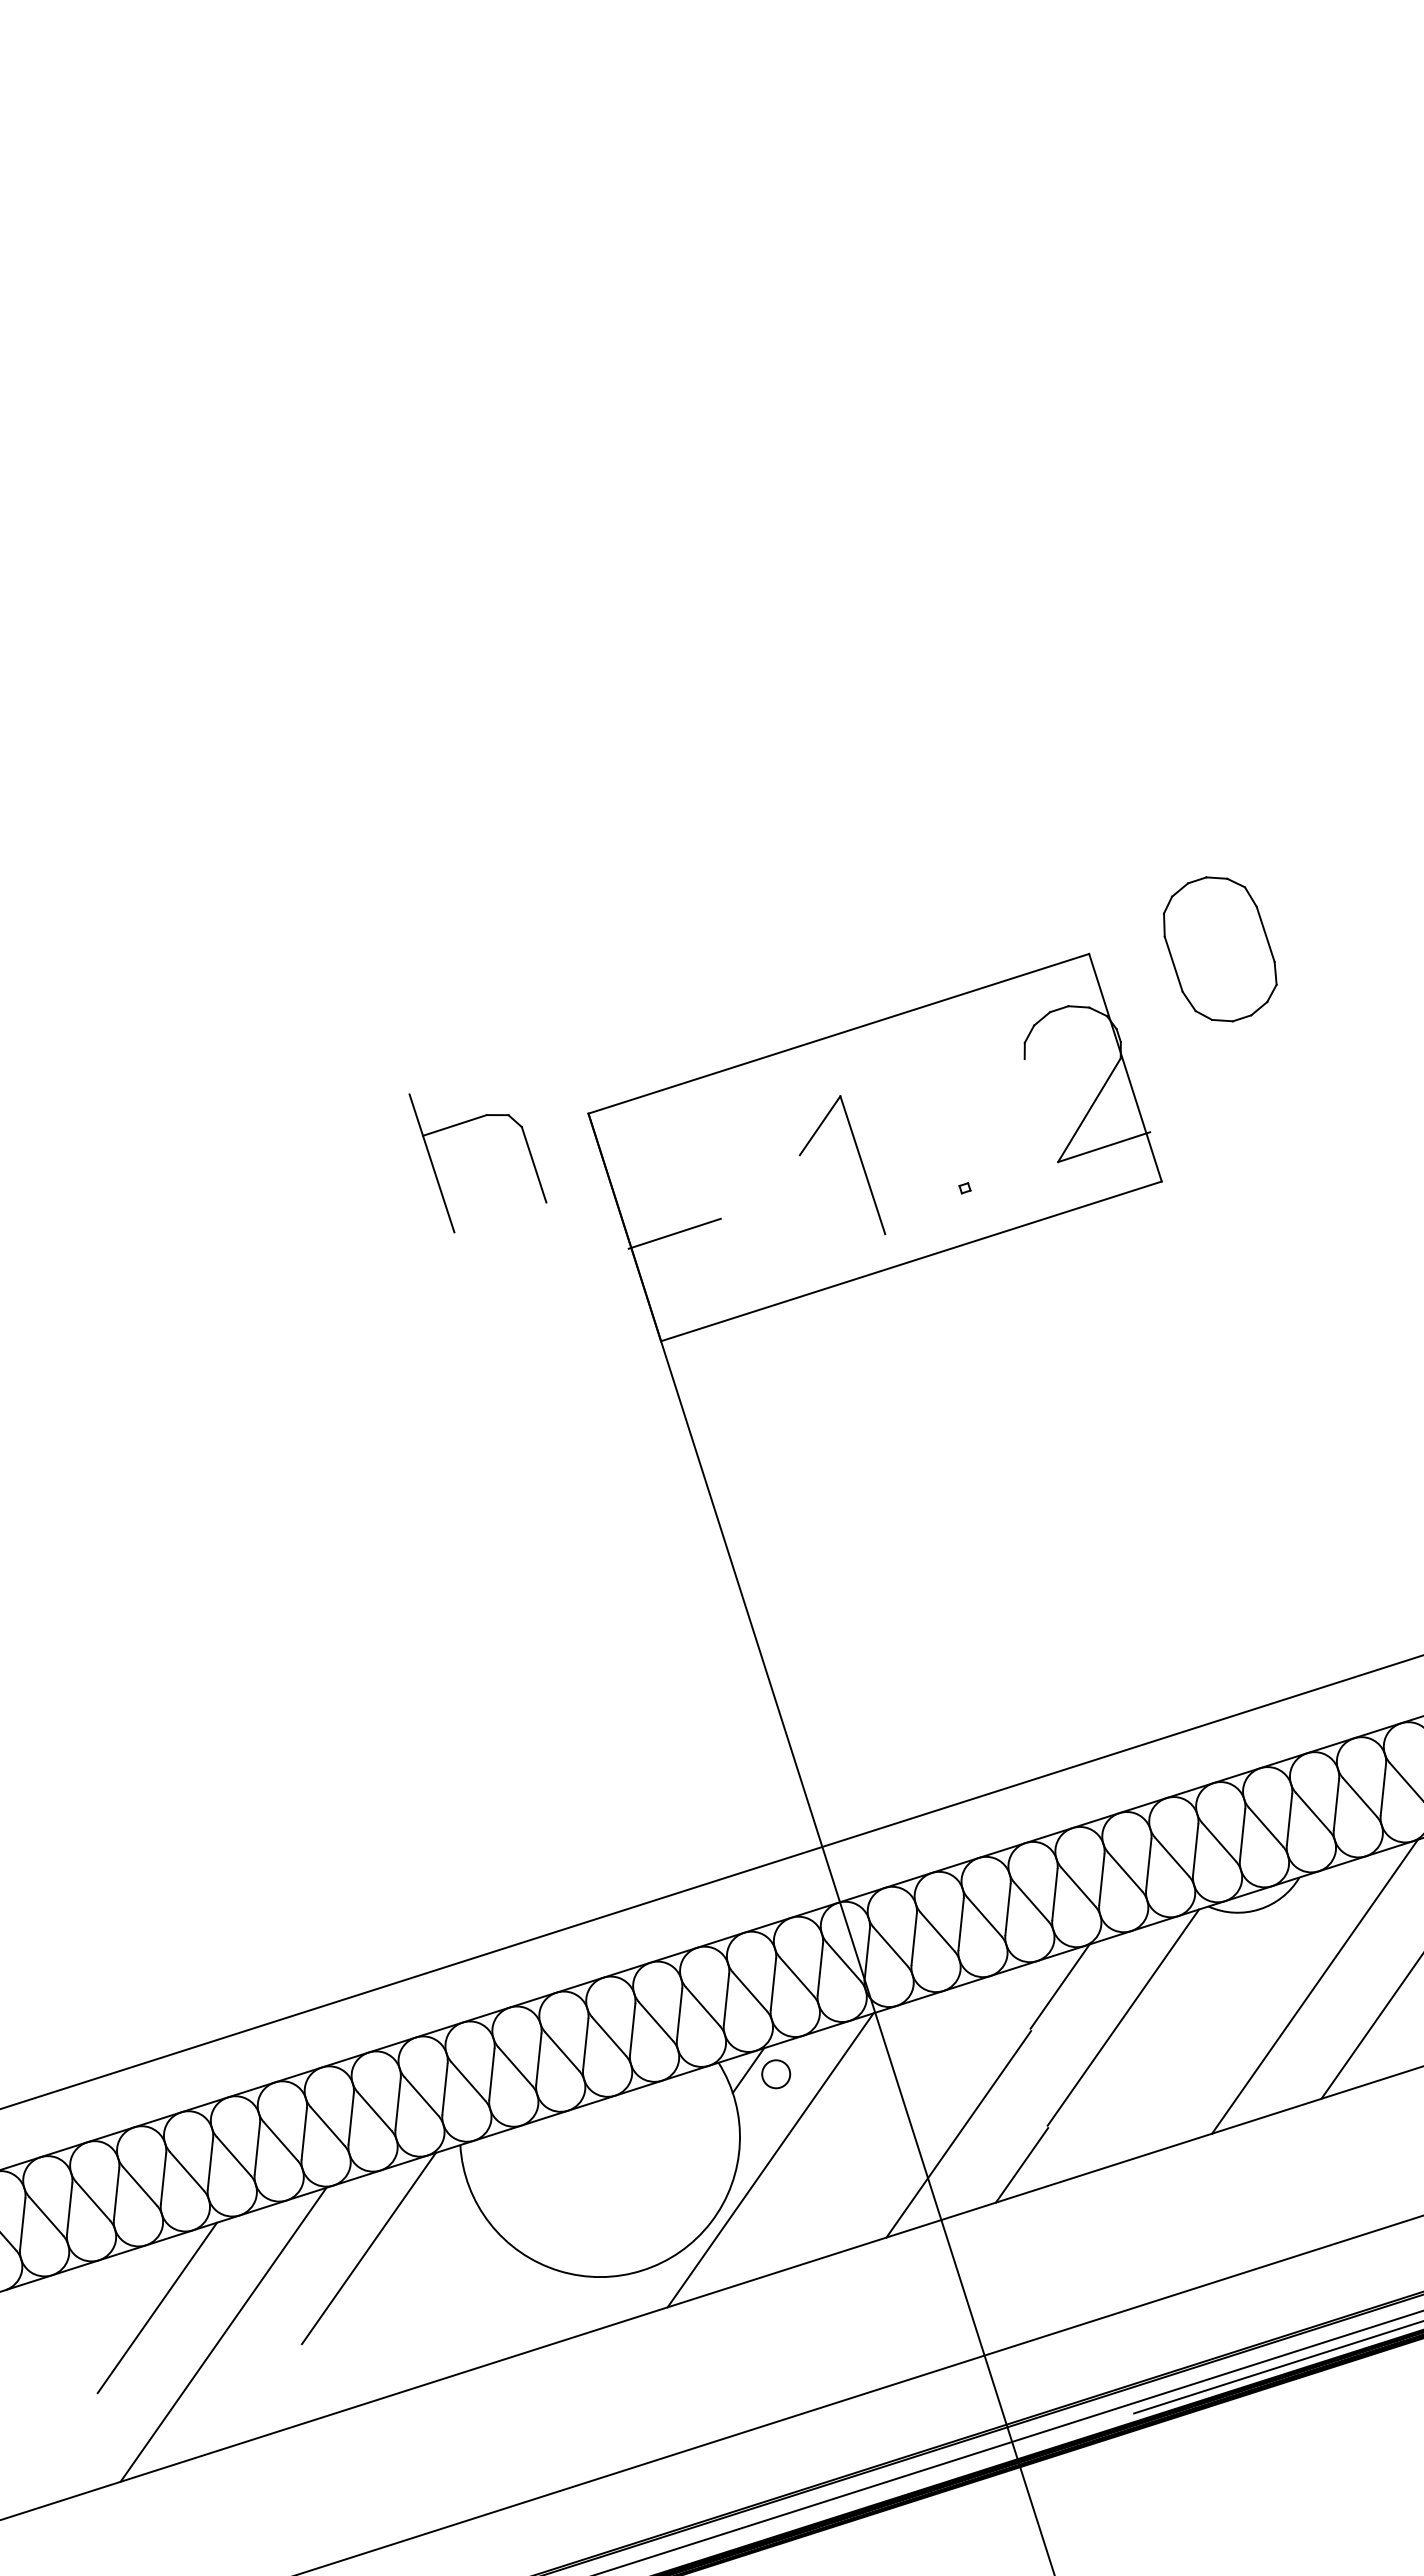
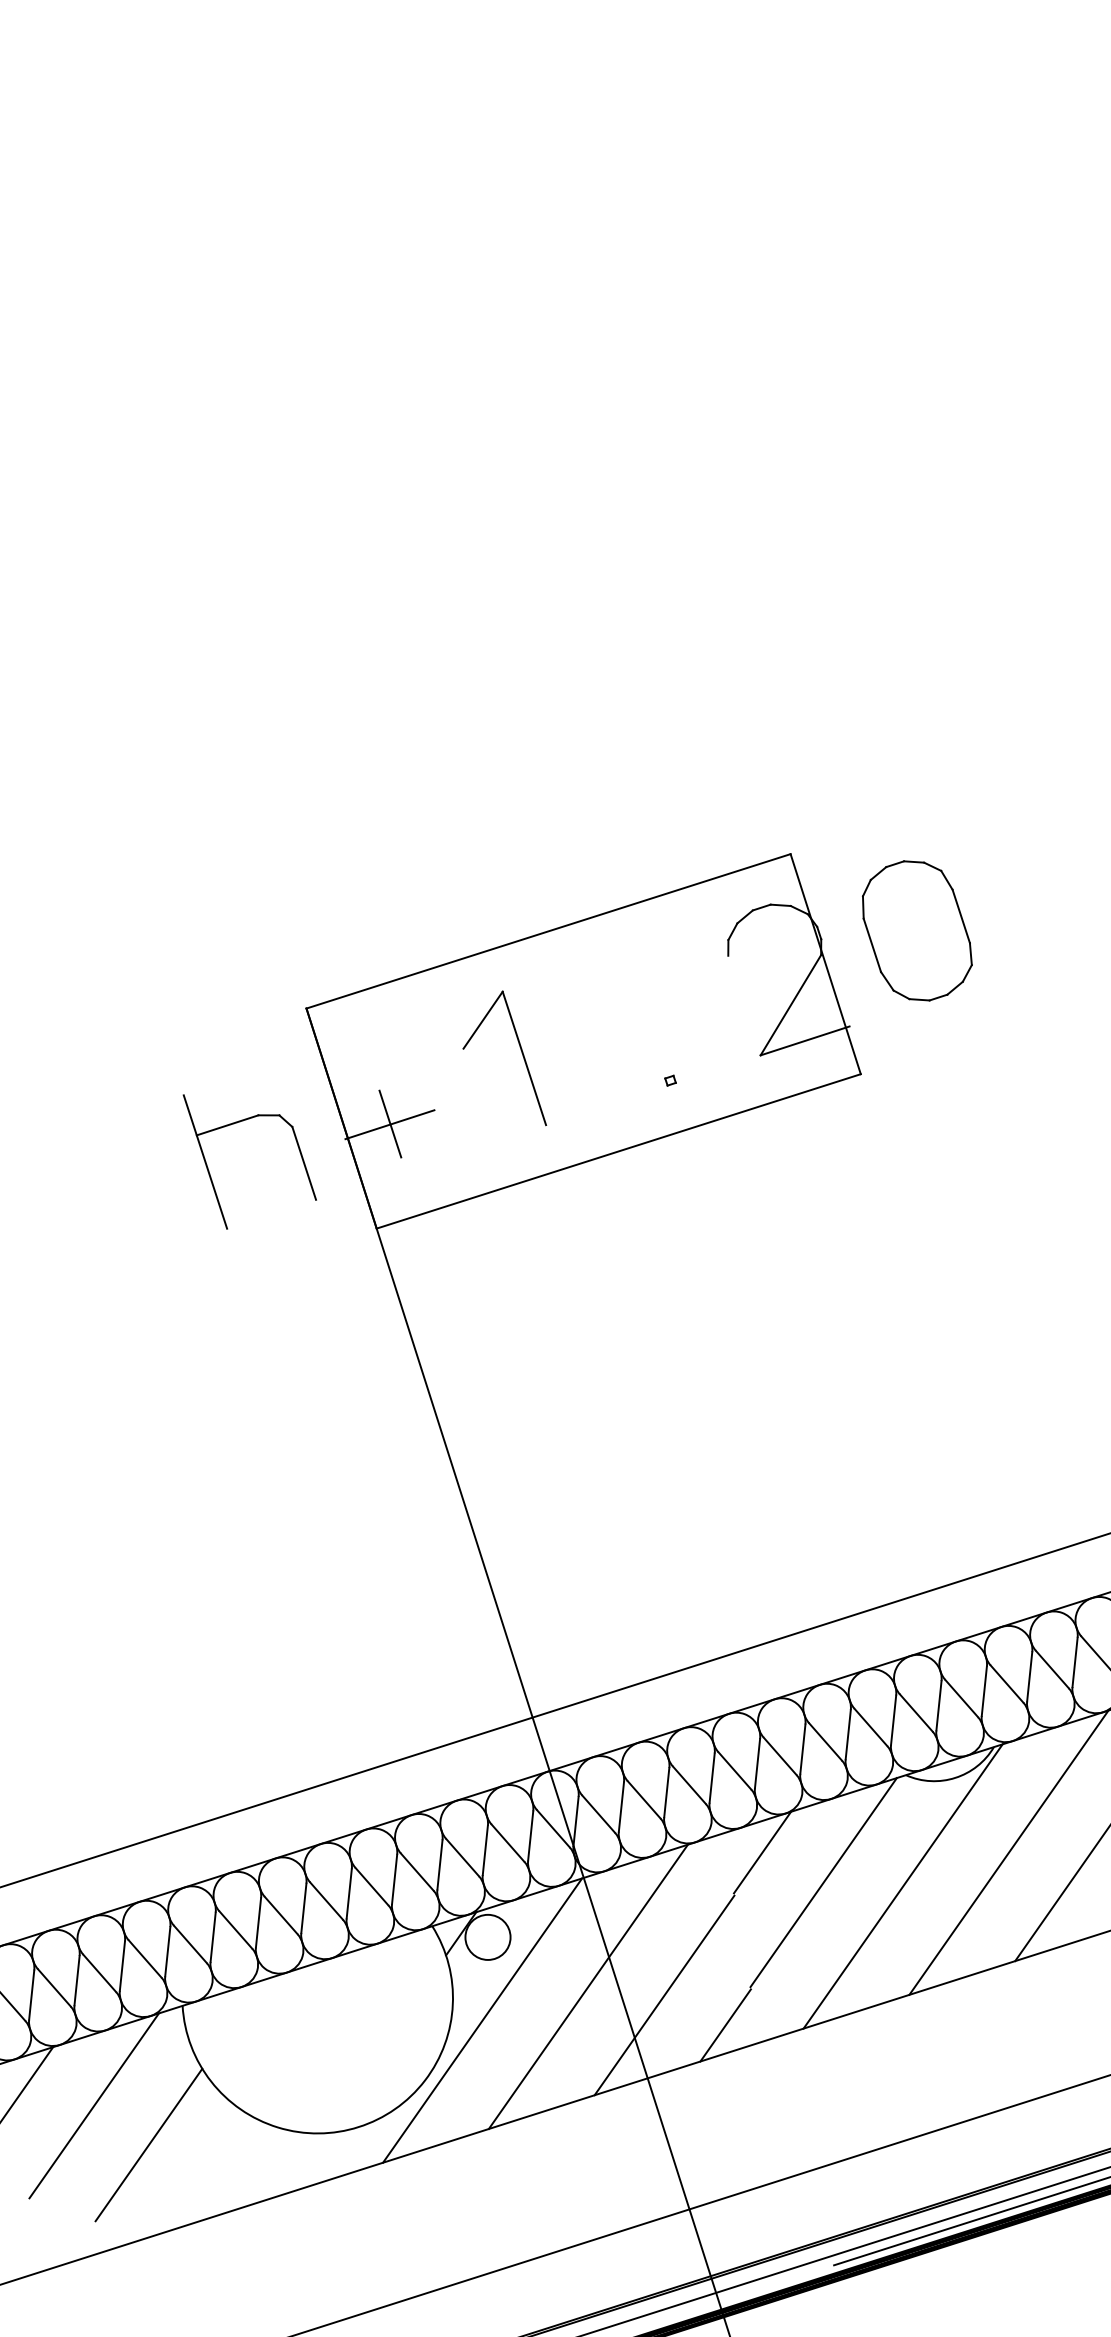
part: (1220, 949) -> (917, 931), moved
part: (464, 1123) -> (236, 1123), moved
part: (859, 1158) -> (521, 1051), moved
line: (675, 1232) -> (390, 1123), added
line: (1205, 2021) -> (903, 1886), added
circle: (775, 2073) -> (487, 1936), size x1.67
line: (879, 2125) -> (587, 1986), added
line: (425, 2288) -> (148, 2144), added

